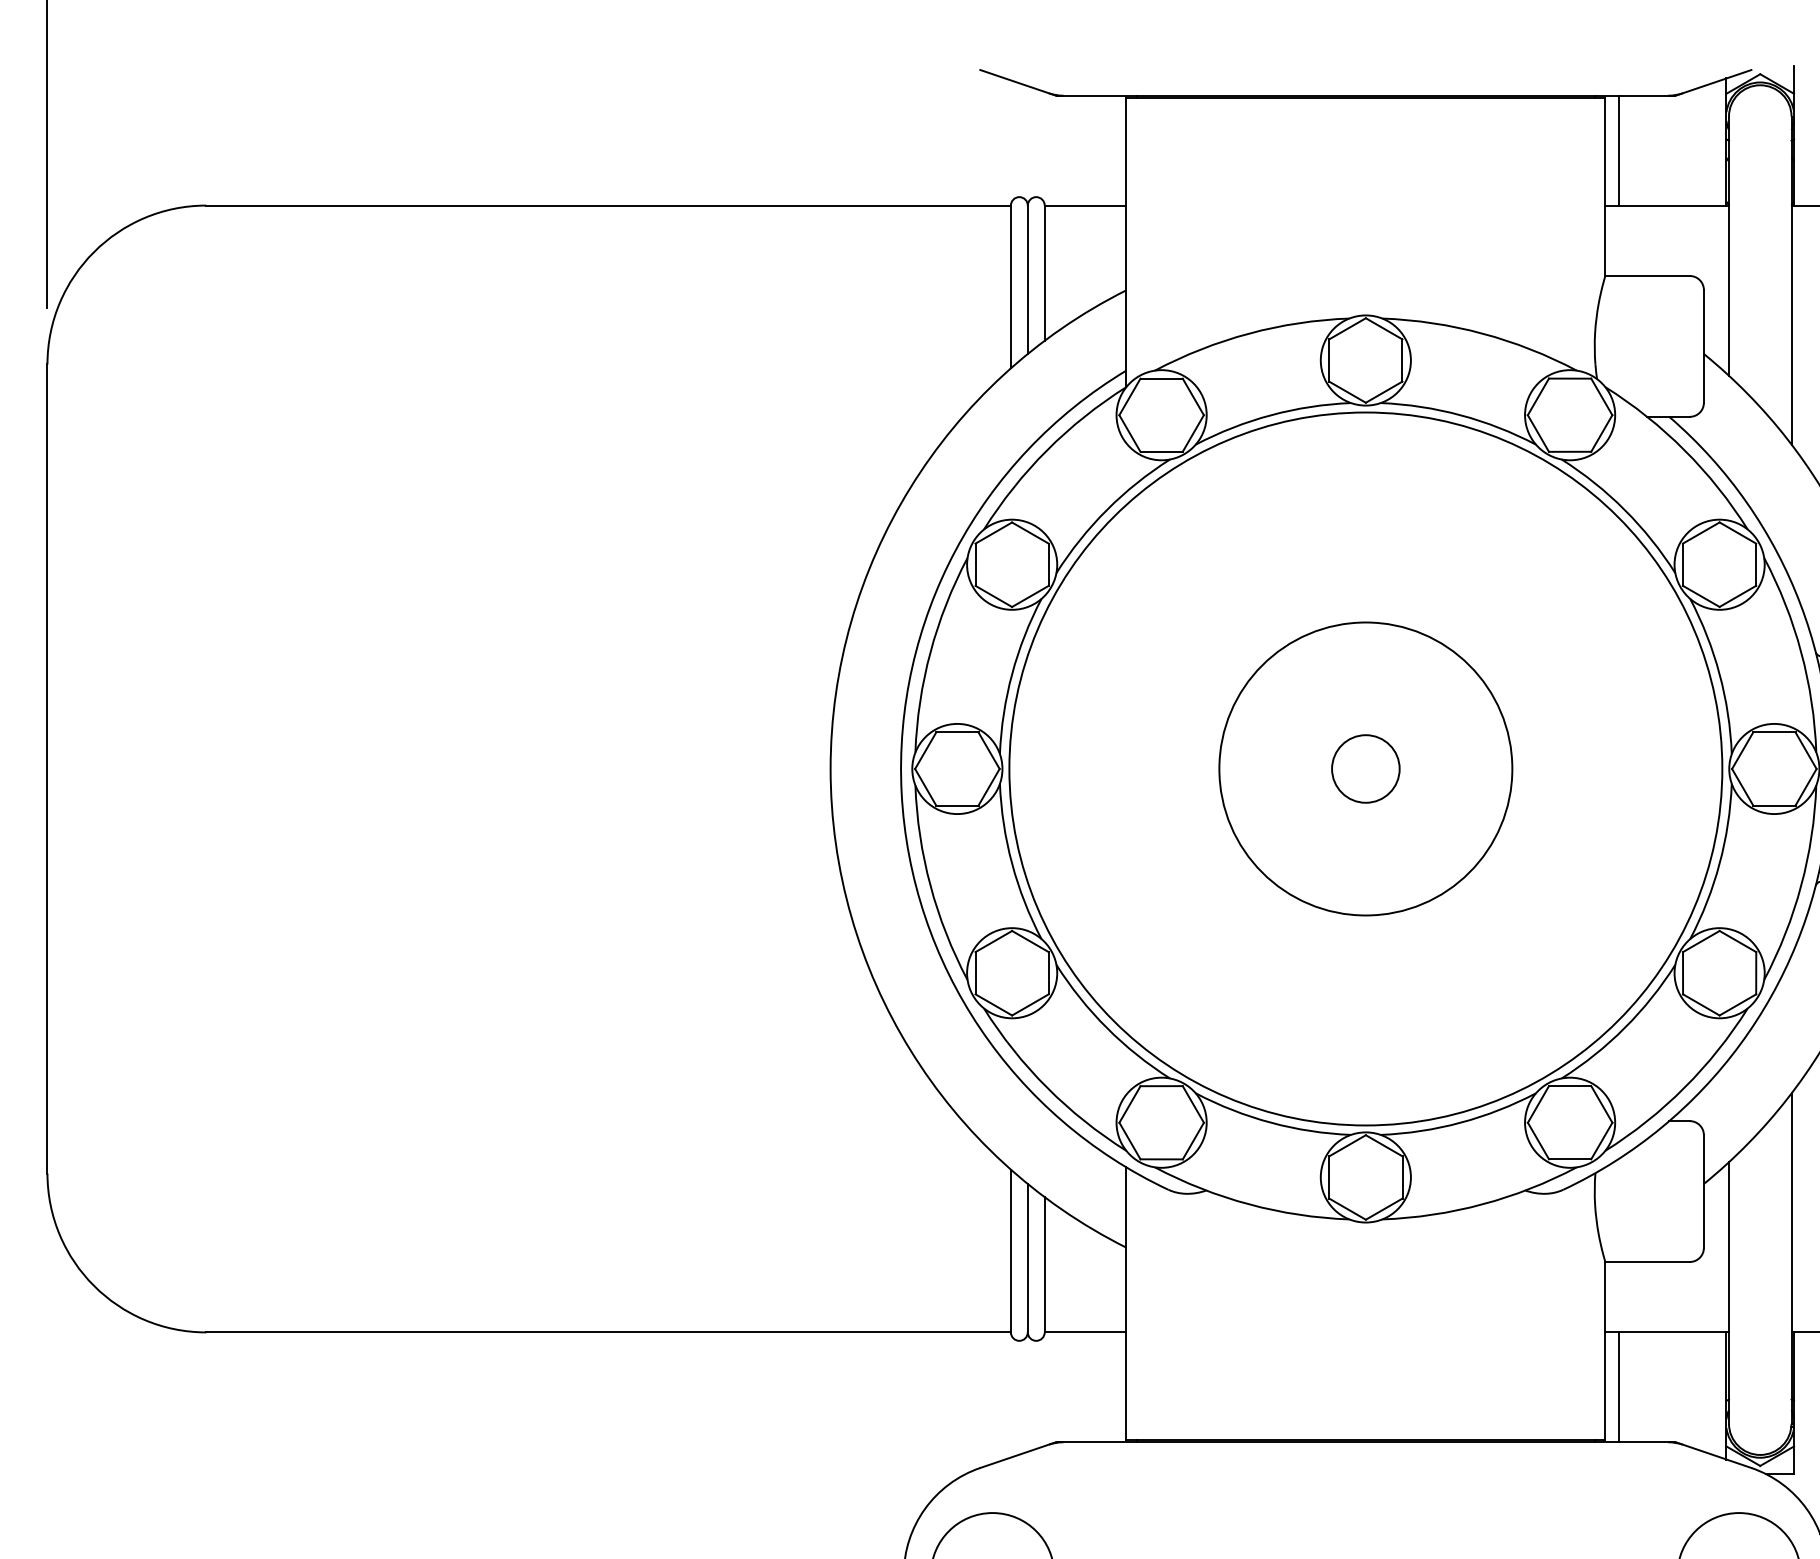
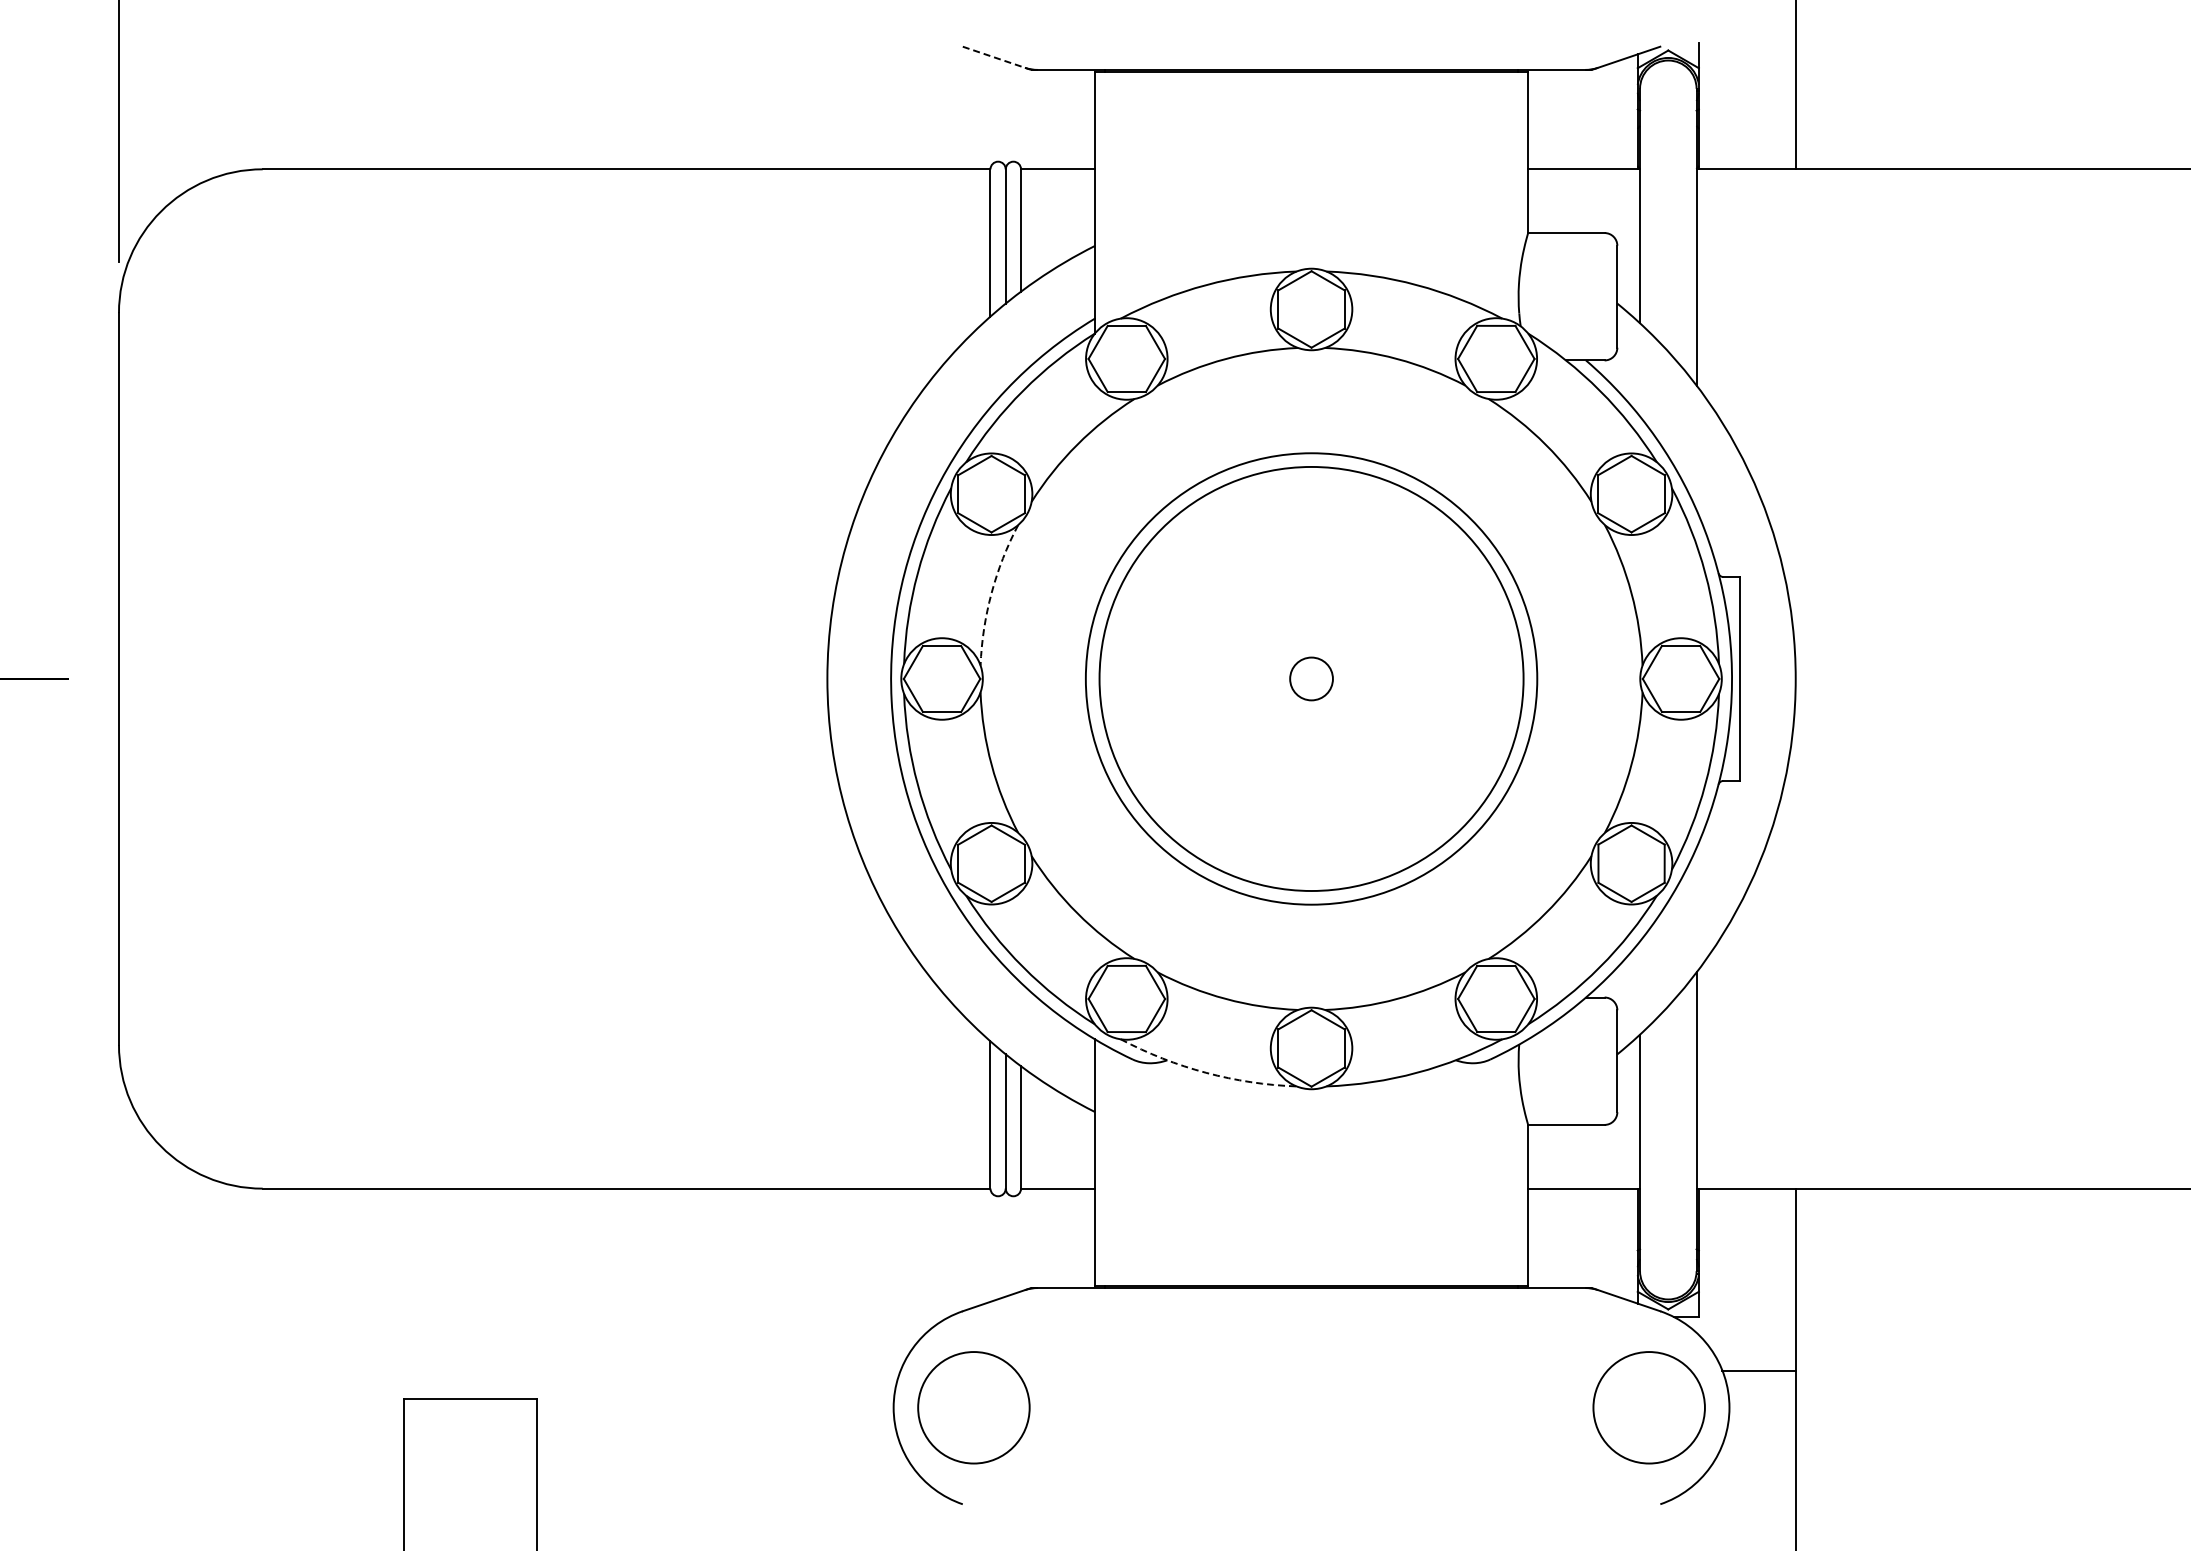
line: (1017, 83) -> (996, 58), solid -> dashed
line: (1618, 150) -> (1540, 119), removed
arc: (1012, 674) -> (991, 593), solid -> dashed
circle: (1365, 768) -> (1311, 678), size x0.7
circle: (1365, 768) -> (1311, 678), size x0.7
circle: (1365, 768) -> (1311, 678), size x1.6
arc: (1249, 1204) -> (1206, 1072), solid -> dashed
line: (1618, 1387) -> (1540, 1238), removed

